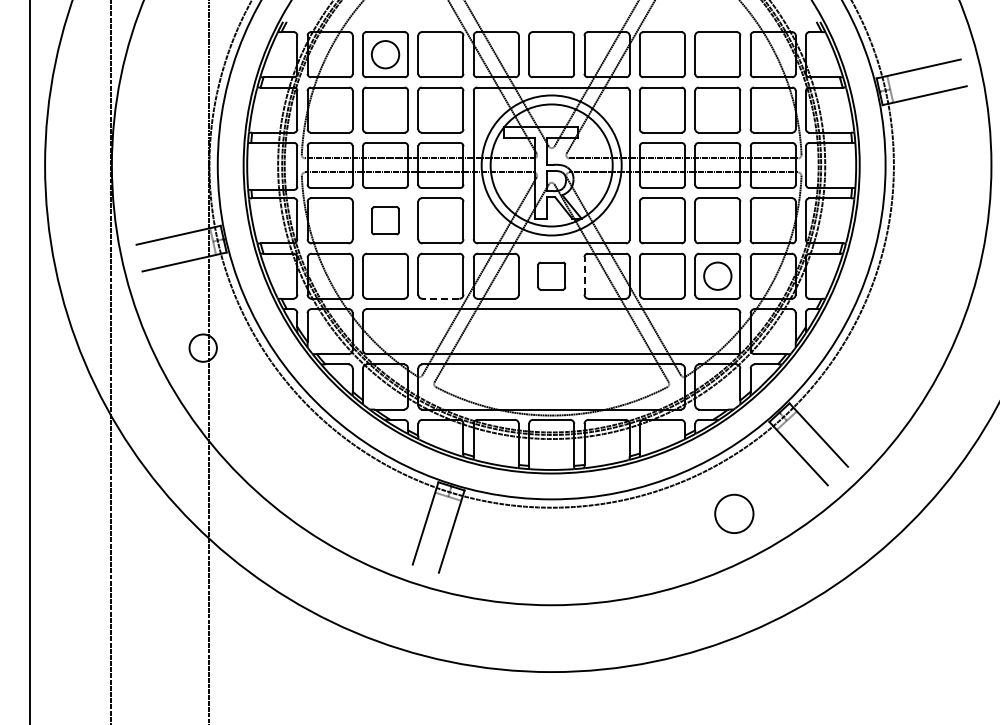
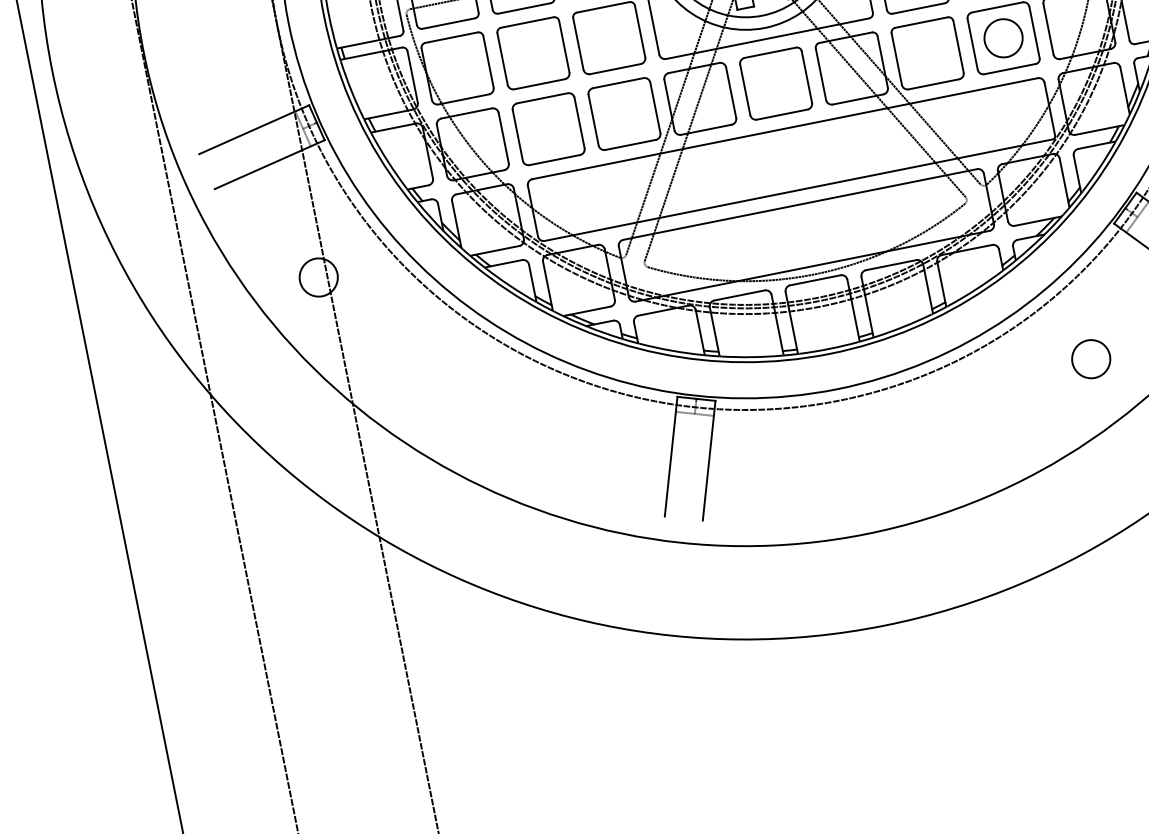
part: (385, 220) -> (533, 52), size x1.67
part: (551, 275) -> (775, 82), size x1.67
line: (584, 275) -> (820, 73), dashed -> solid
line: (440, 298) -> (629, 144), dashed -> solid
circle: (734, 513) -> (1091, 358), size x0.71

